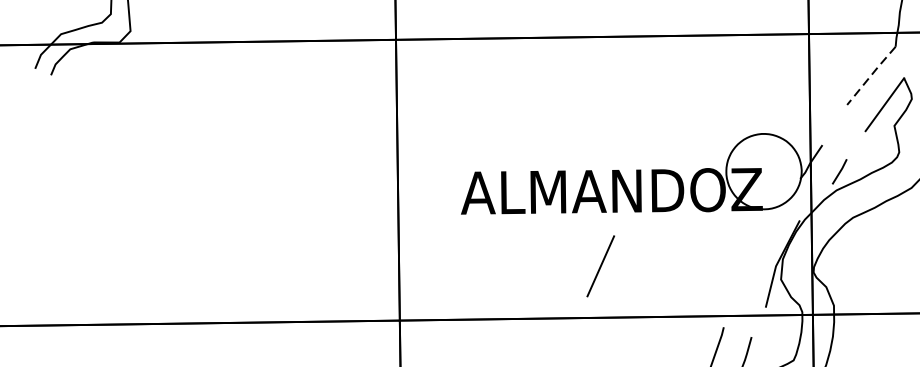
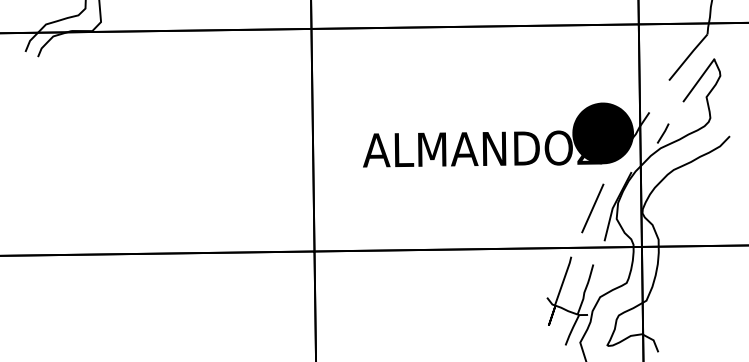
line: (871, 74) -> (688, 56), dashed -> solid
fill: (764, 171) -> (603, 133), added
line: (600, 266) -> (592, 208), moved

